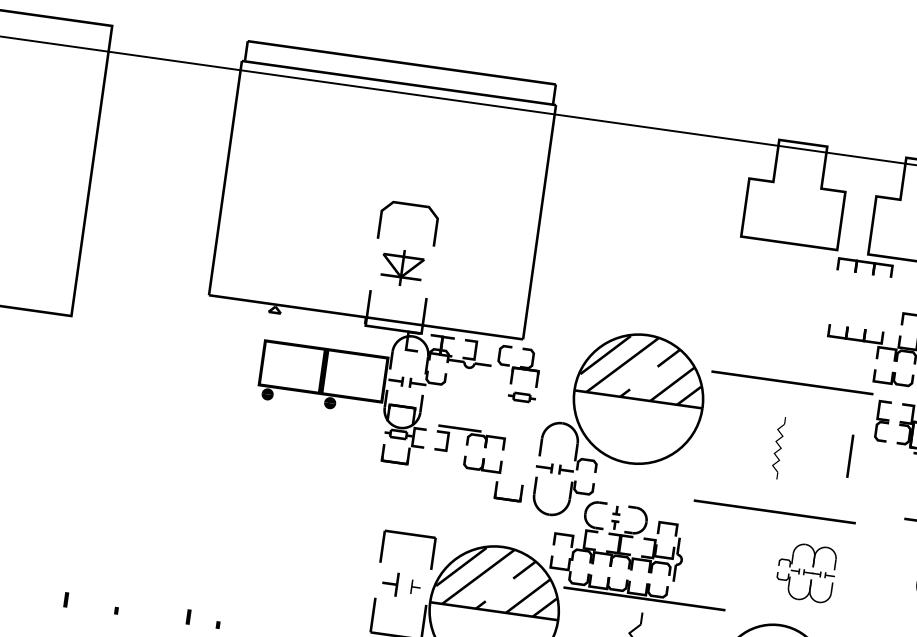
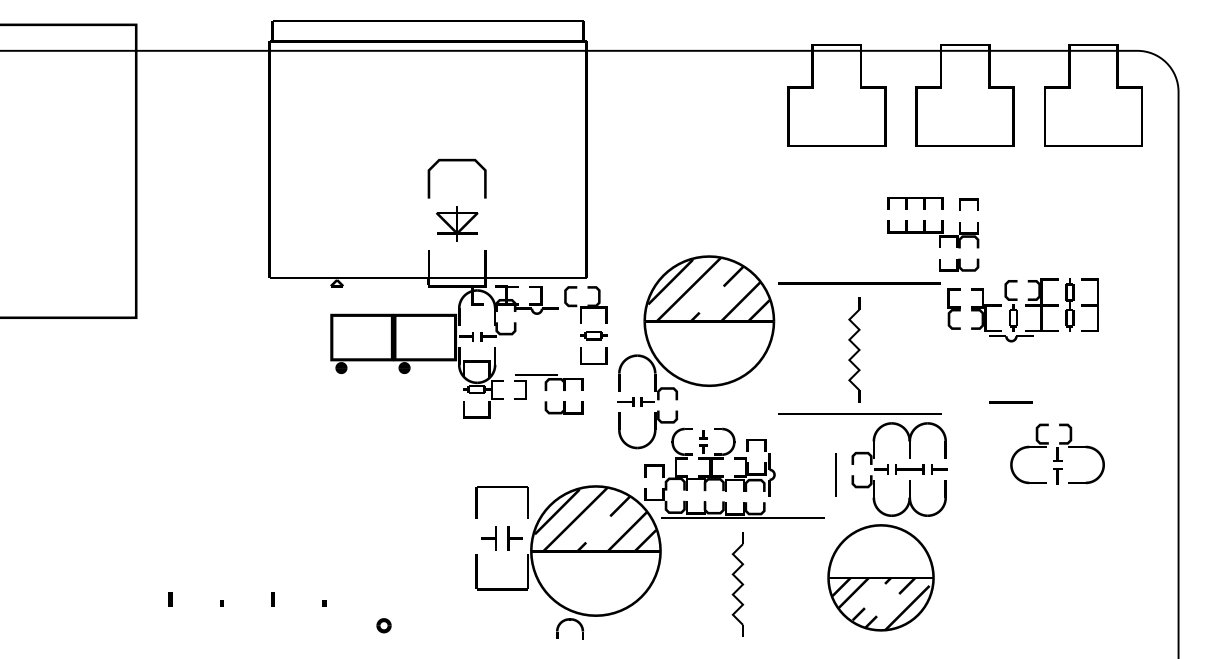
part: (865, 267) -> (915, 203), moved
part: (778, 447) -> (854, 349), size x1.67
line: (849, 455) -> (835, 474), moved
part: (507, 499) -> (593, 363), moved
part: (806, 572) -> (899, 469), size x1.67
part: (415, 587) -> (514, 538), size x1.67
line: (187, 616) -> (272, 599), moved

